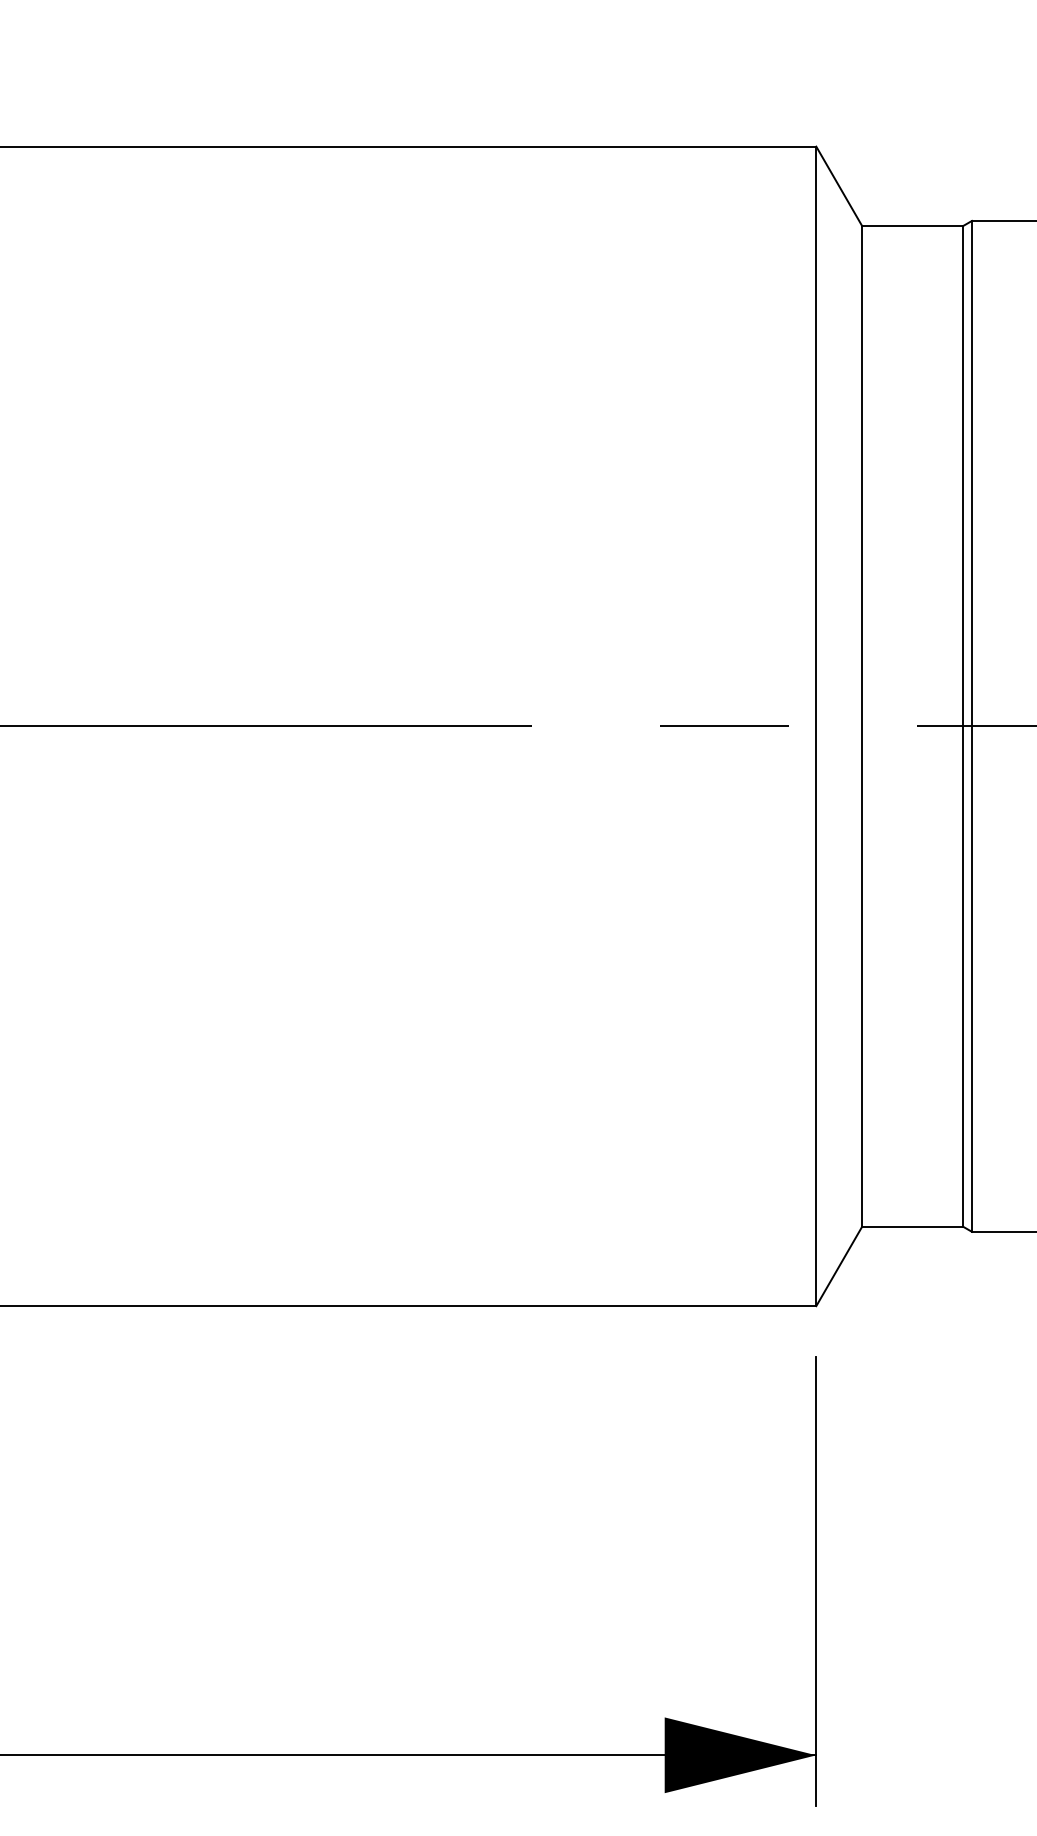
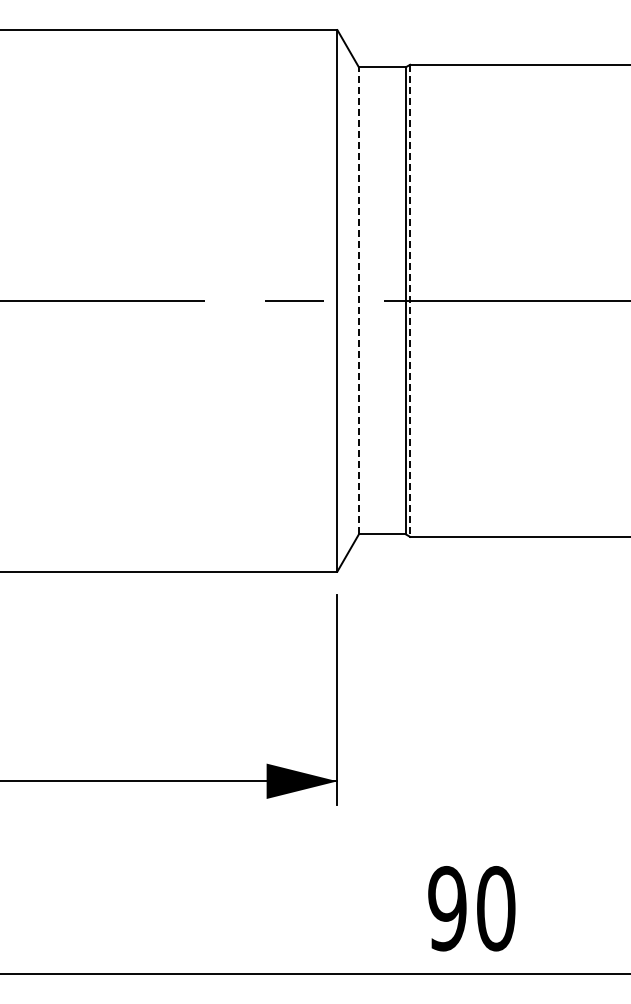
line: (861, 725) -> (358, 300), solid -> dashed
line: (972, 727) -> (410, 301), solid -> dashed

